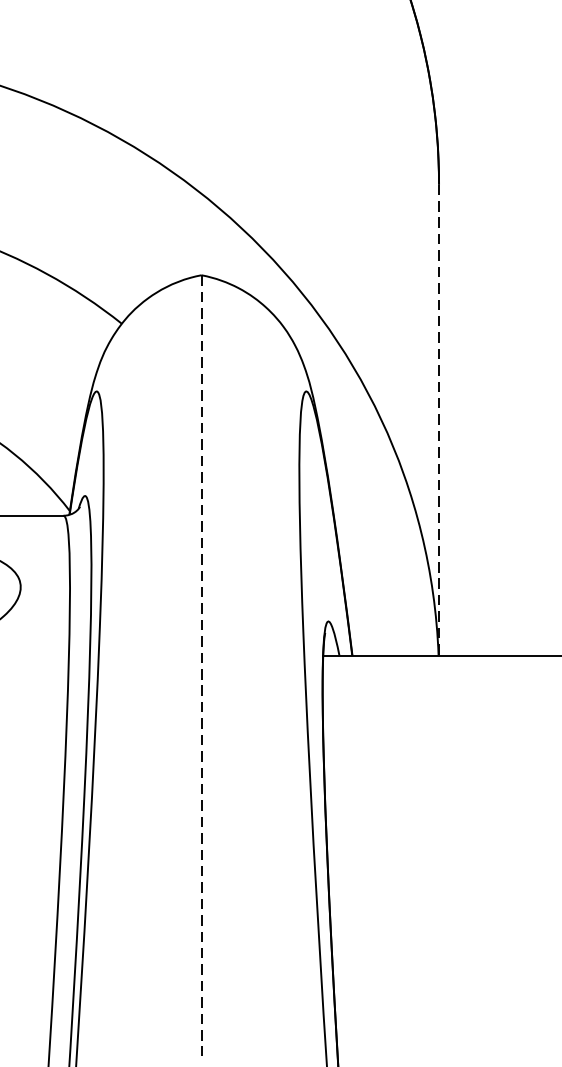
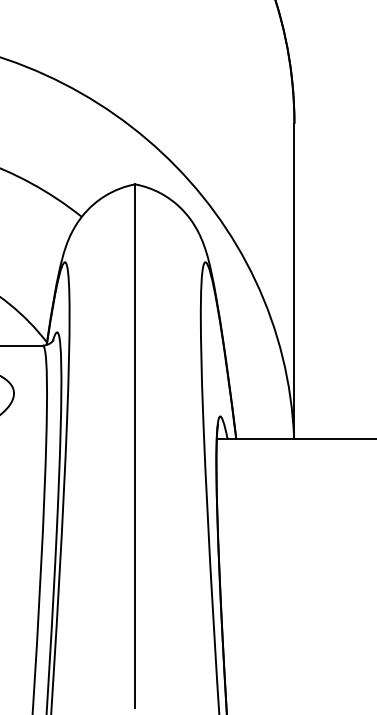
line: (439, 420) -> (294, 281), dashed -> solid
line: (201, 666) -> (135, 446), dashed -> solid

